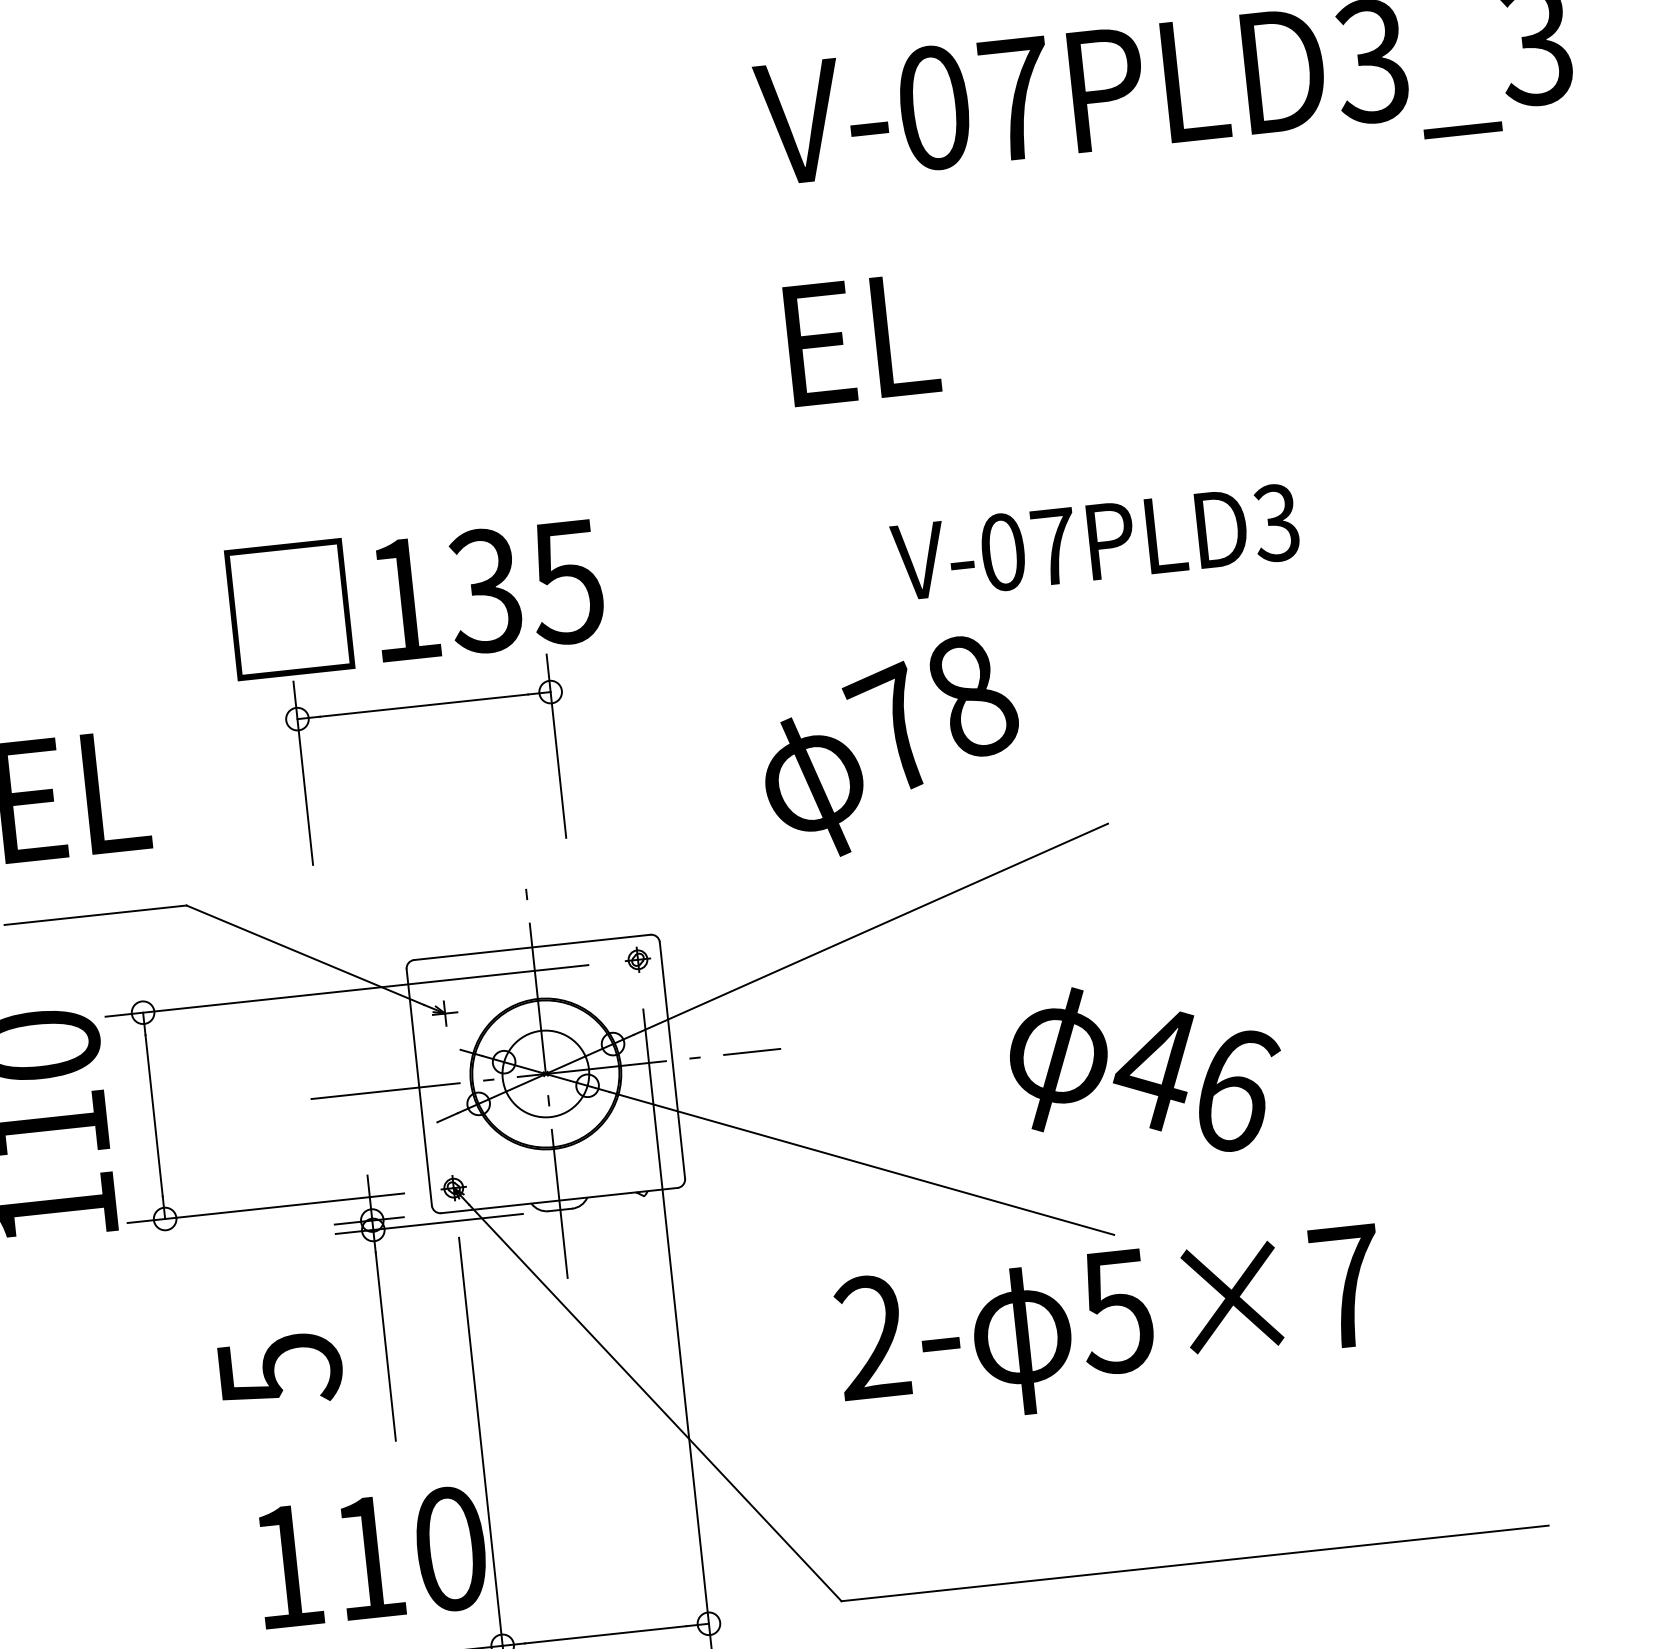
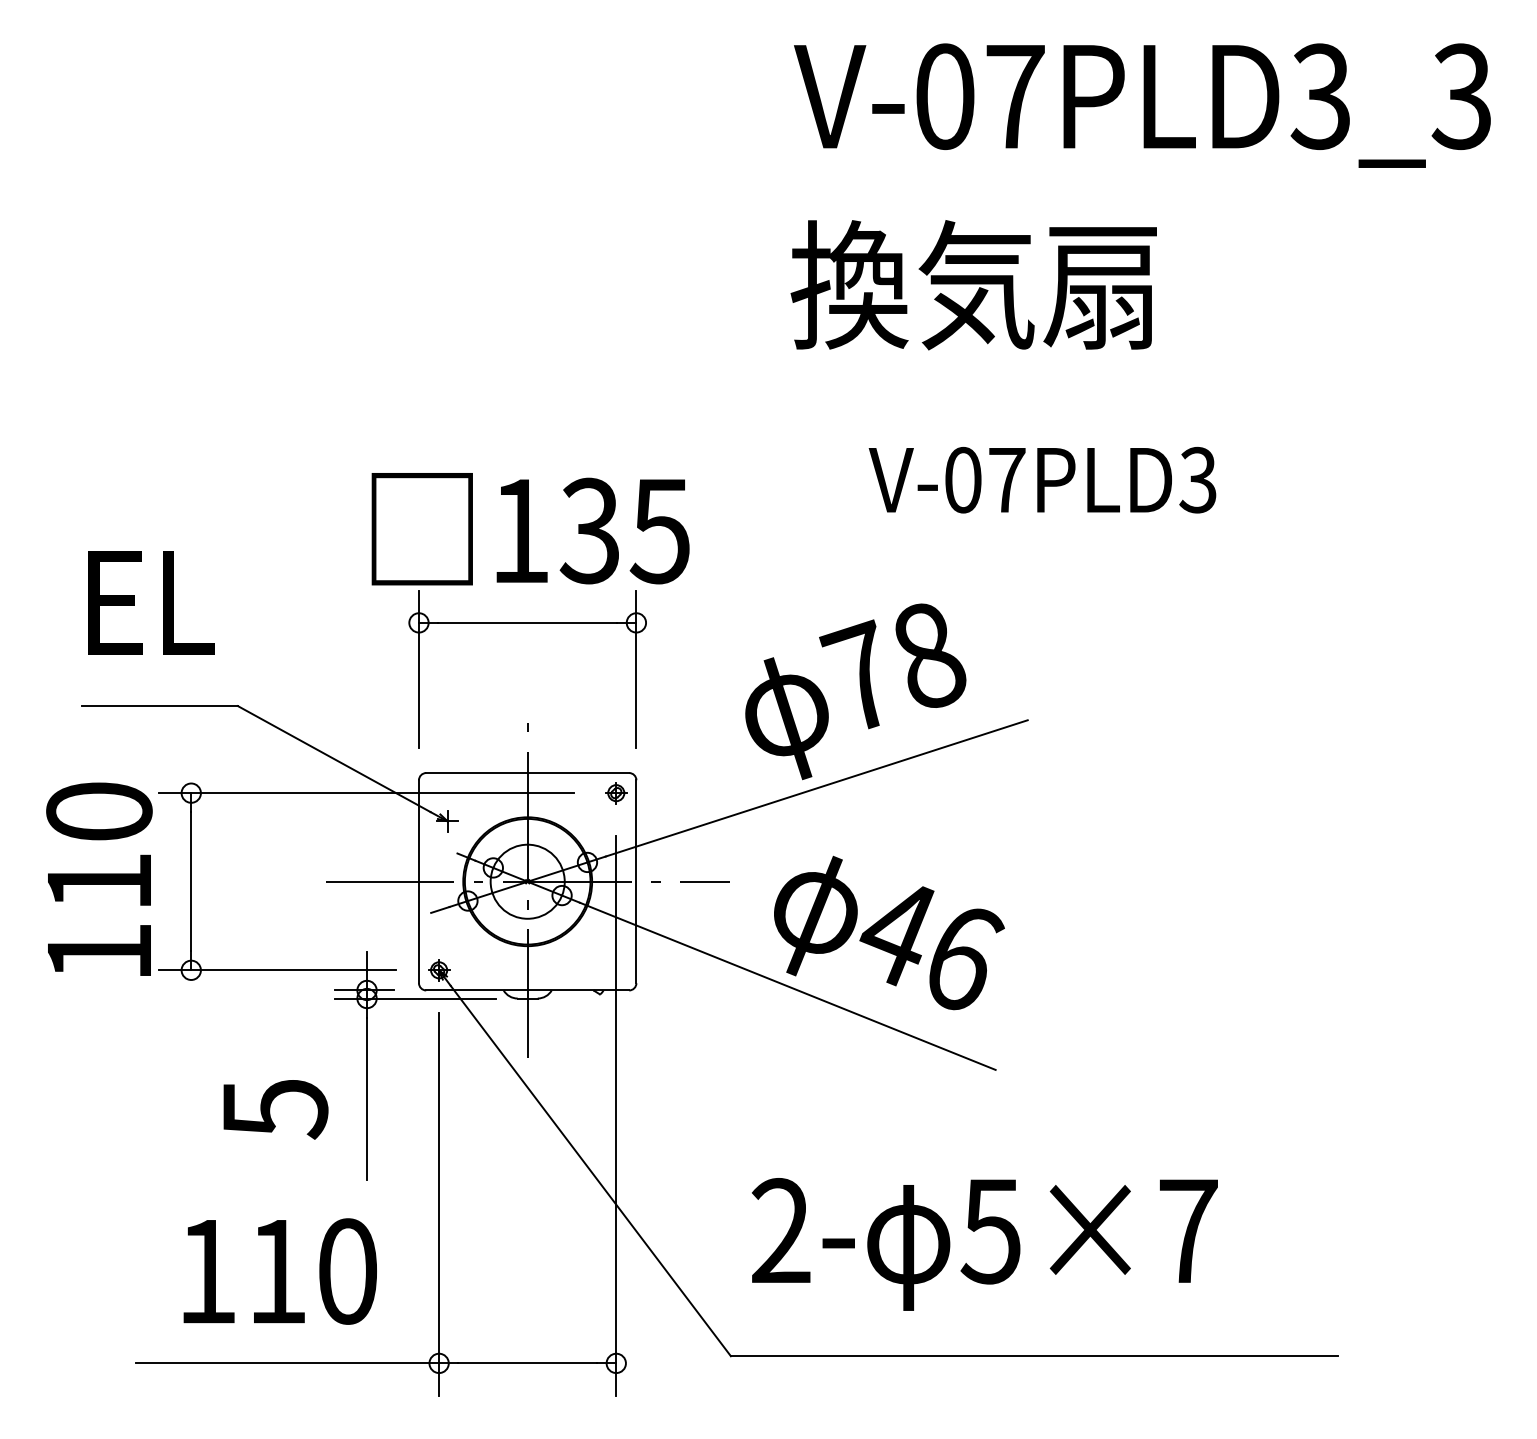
text: (990, 324) -> (973, 285), EL -> 換気扇
part: (427, 704) -> (530, 622), moved
text: (891, 747) -> (855, 691), moved
text: (1146, 1069) -> (889, 932), moved
text: (1110, 1327) -> (984, 1244), moved
text: (371, 1557) -> (279, 1271), moved

